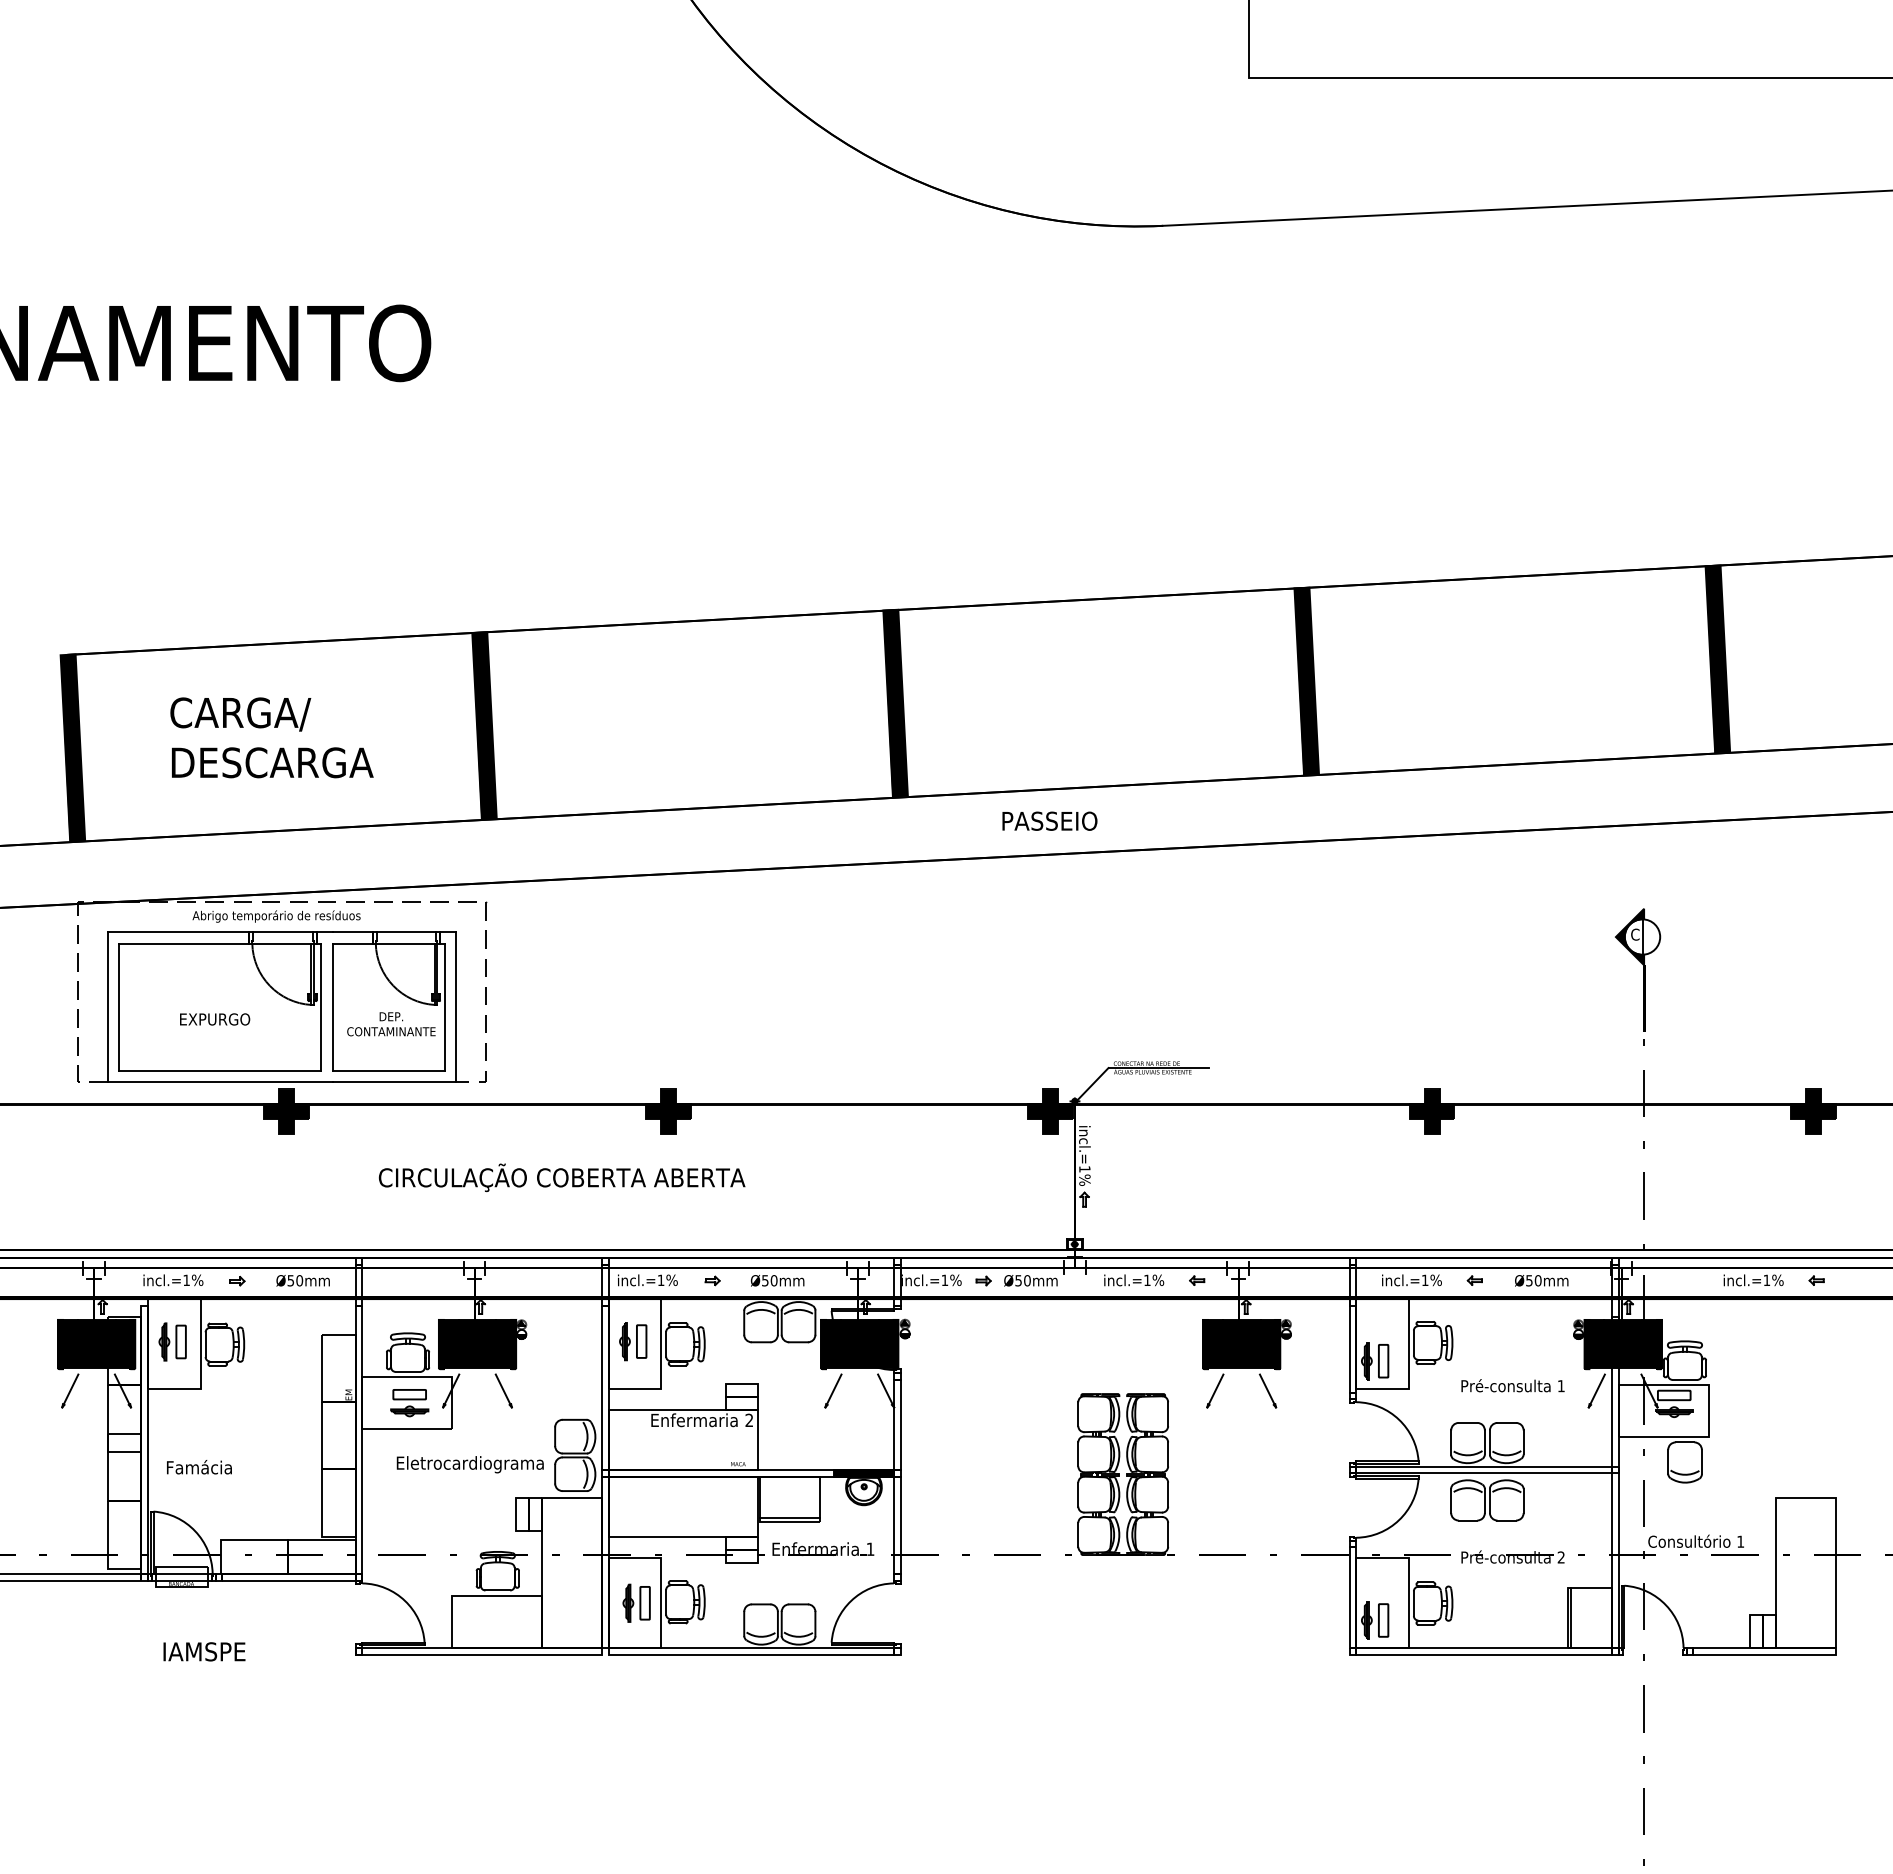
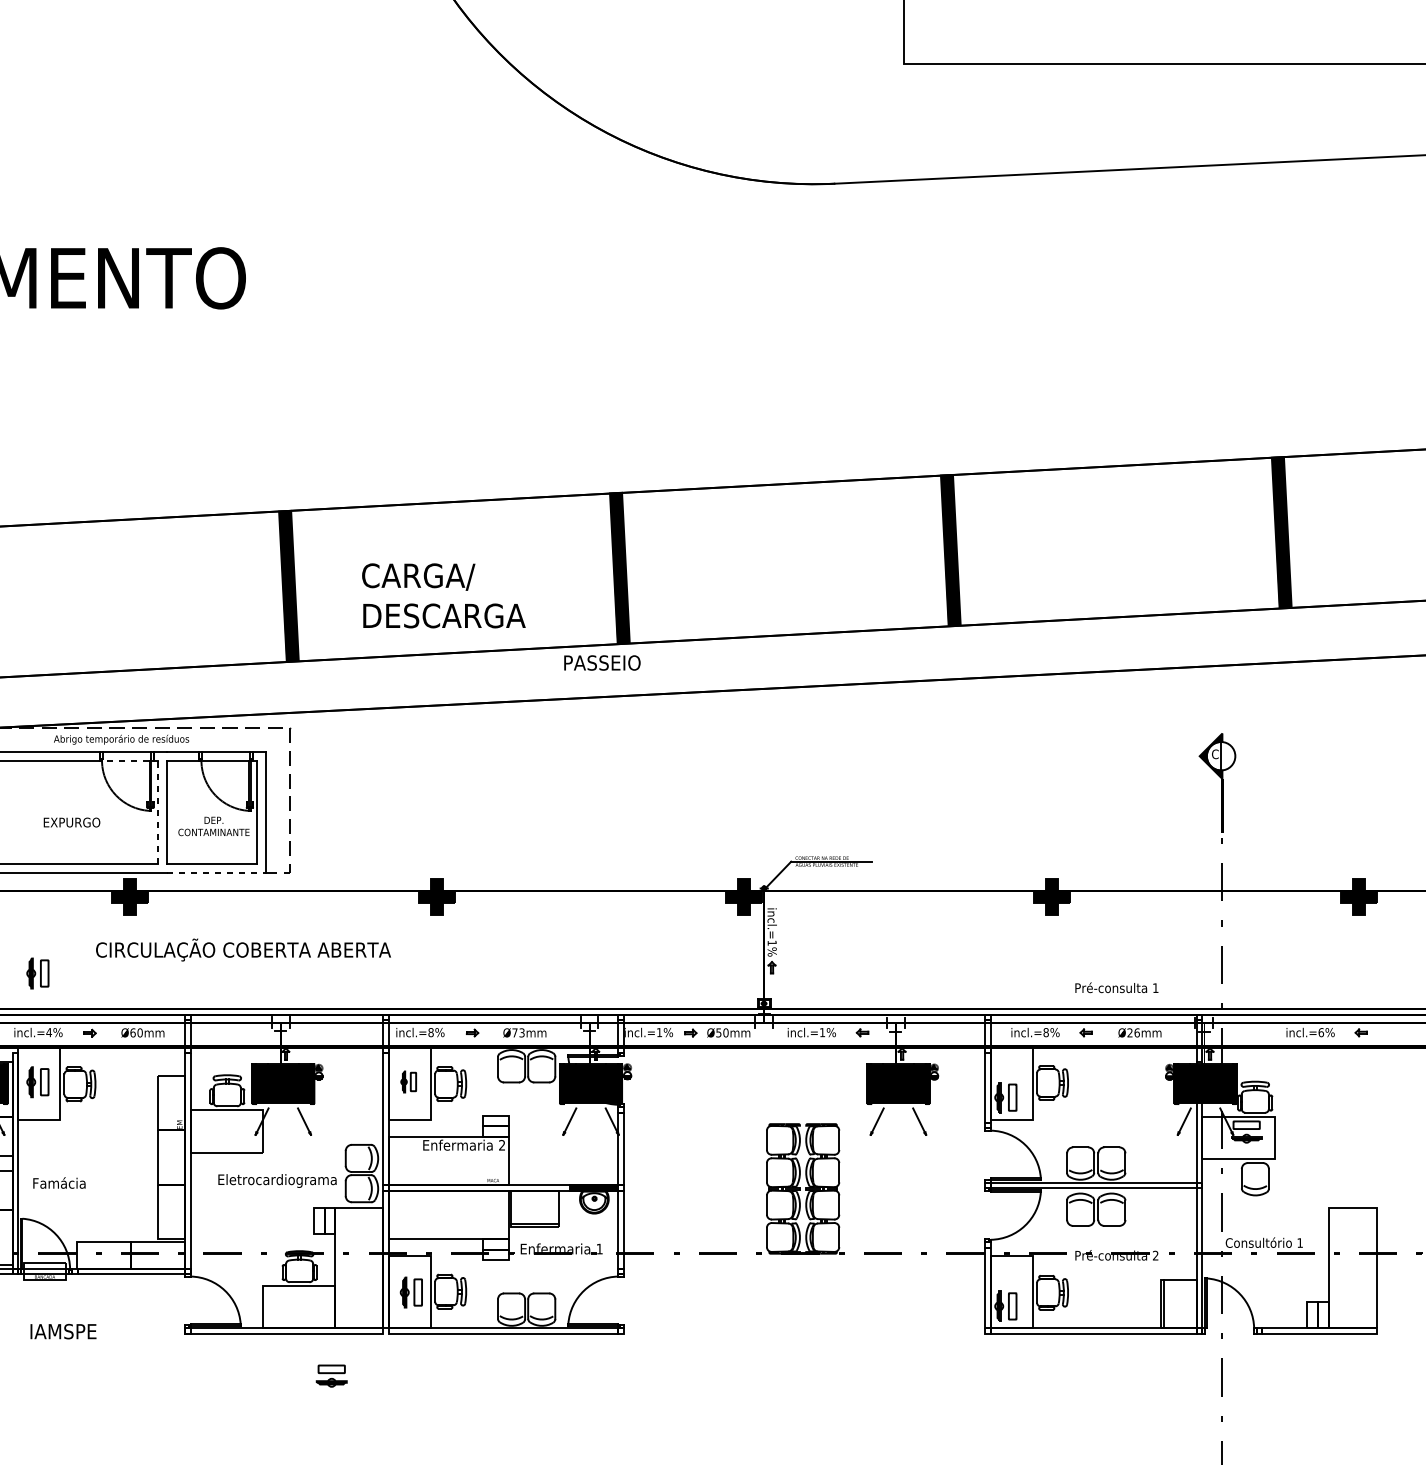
text: (271, 737) -> (443, 595), moved
text: (1049, 820) -> (602, 662), moved
line: (281, 943) -> (125, 761), solid -> dashed
line: (321, 1007) -> (157, 812), solid -> dashed
line: (394, 1082) -> (216, 873), solid -> dashed
text: (561, 1177) -> (243, 949), moved
part: (172, 1206) -> (37, 973), added
text: (186, 1279) -> (49, 1031), incl.=1%%% -> incl.=4%%%
text: (290, 1280) -> (132, 1032), Ø50mm -> Ø60mm
text: (660, 1280) -> (430, 1032), incl.=1%%% -> incl.=8%%%
text: (769, 1280) -> (518, 1032), Ø50mm -> Ø73mm
text: (1424, 1280) -> (1045, 1032), incl.=1%%% -> incl.=8%%%
text: (1533, 1280) -> (1133, 1032), Ø50mm -> Ø26mm
text: (1766, 1280) -> (1320, 1032), incl.=1%%% -> incl.=6%%%
part: (633, 1341) -> (408, 1081), size x0.7
text: (1512, 1385) -> (1116, 987), moved
part: (409, 1403) -> (331, 1376), moved

